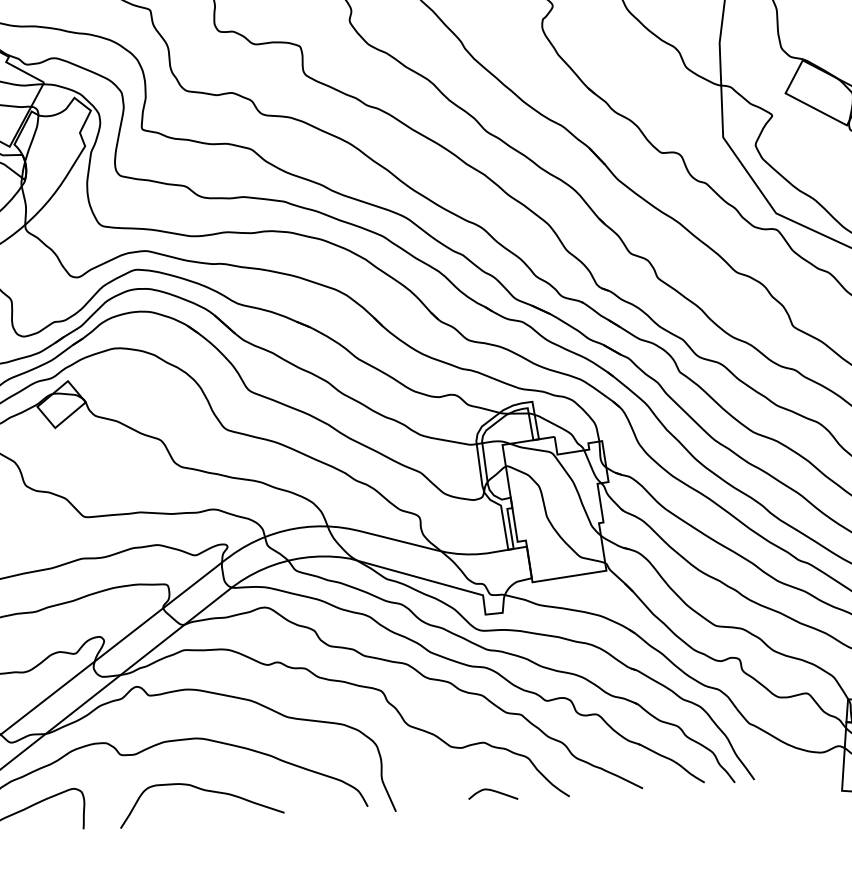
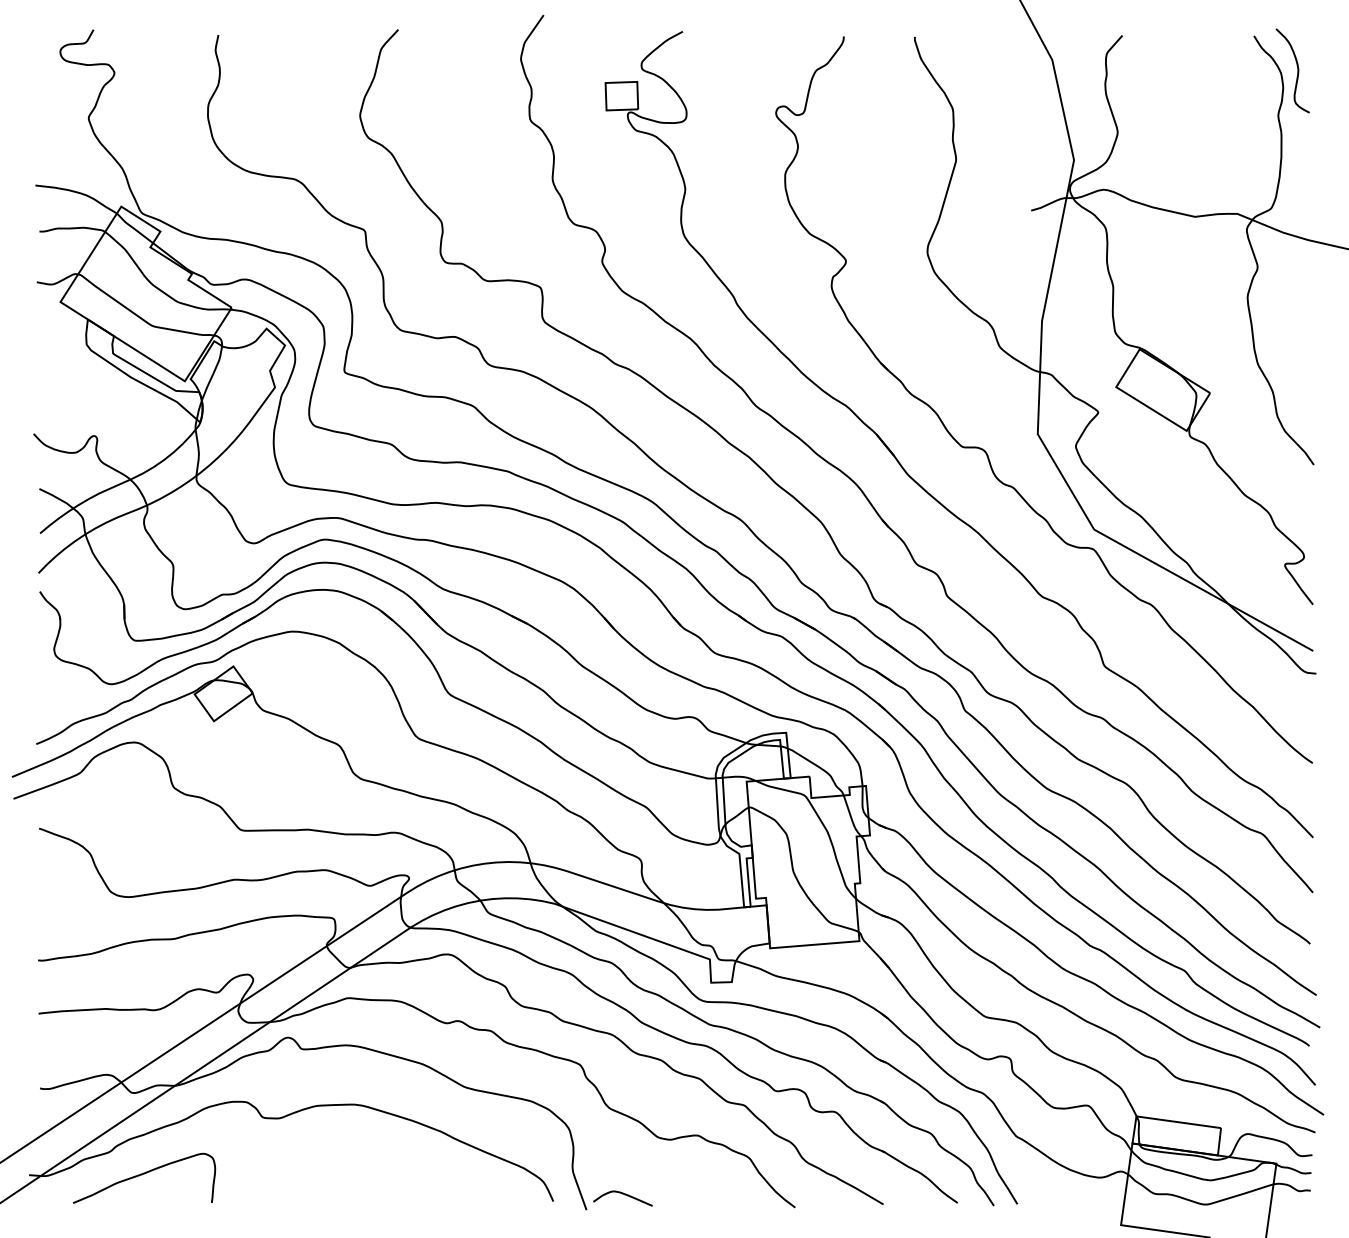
curve: (202, 790) -> (357, 1167), removed
curve: (494, 792) -> (624, 1195), moved

